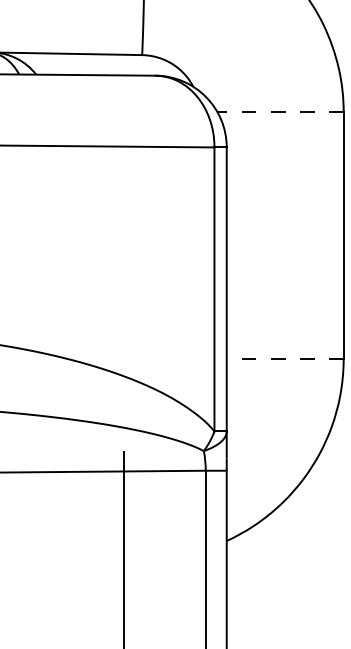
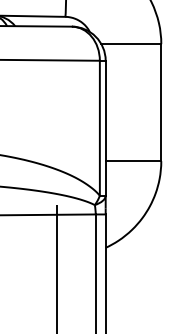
line: (281, 113) -> (131, 44), dashed -> solid
line: (285, 359) -> (133, 161), dashed -> solid

